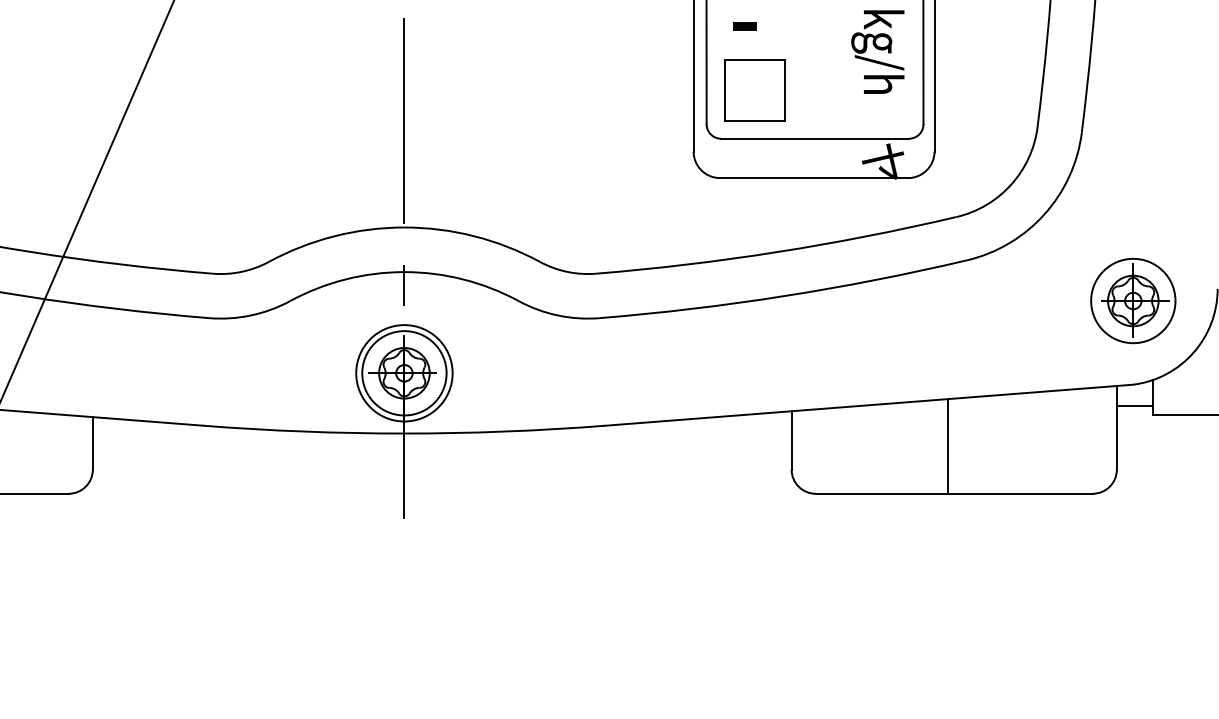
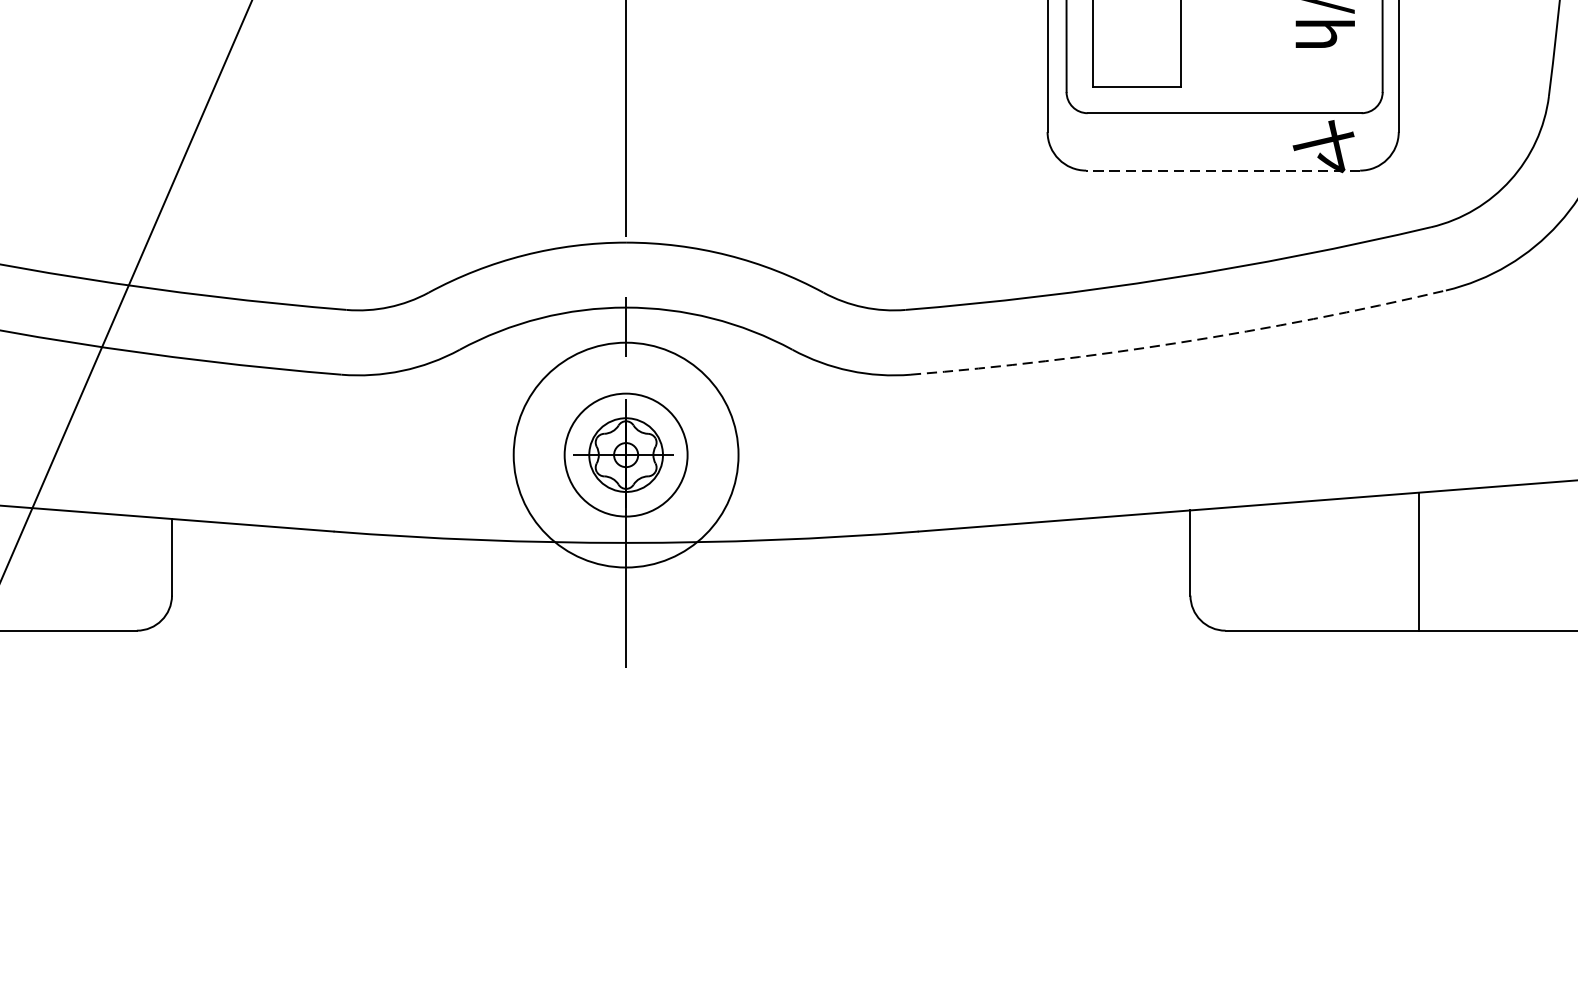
line: (814, 178) -> (1223, 171), solid -> dashed
arc: (784, 296) -> (1180, 343), solid -> dashed
circle: (404, 373) -> (626, 455), size x1.6

